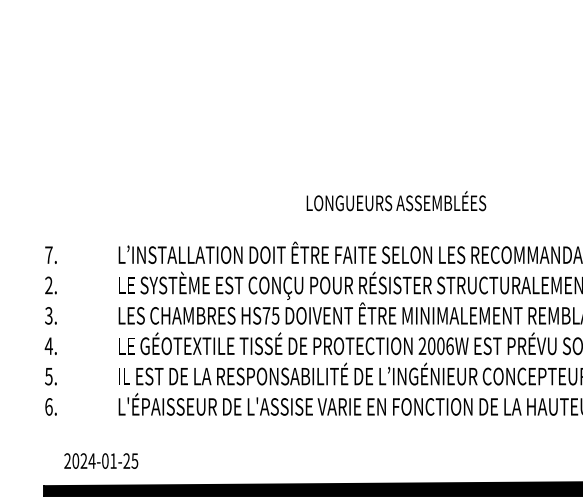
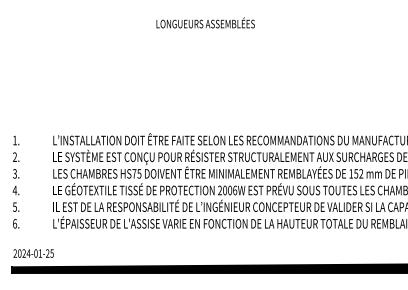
text: (396, 200) -> (205, 22), moved
text: (47, 255) -> (14, 140), 7. -> 1.
text: (100, 460) -> (33, 253), moved

